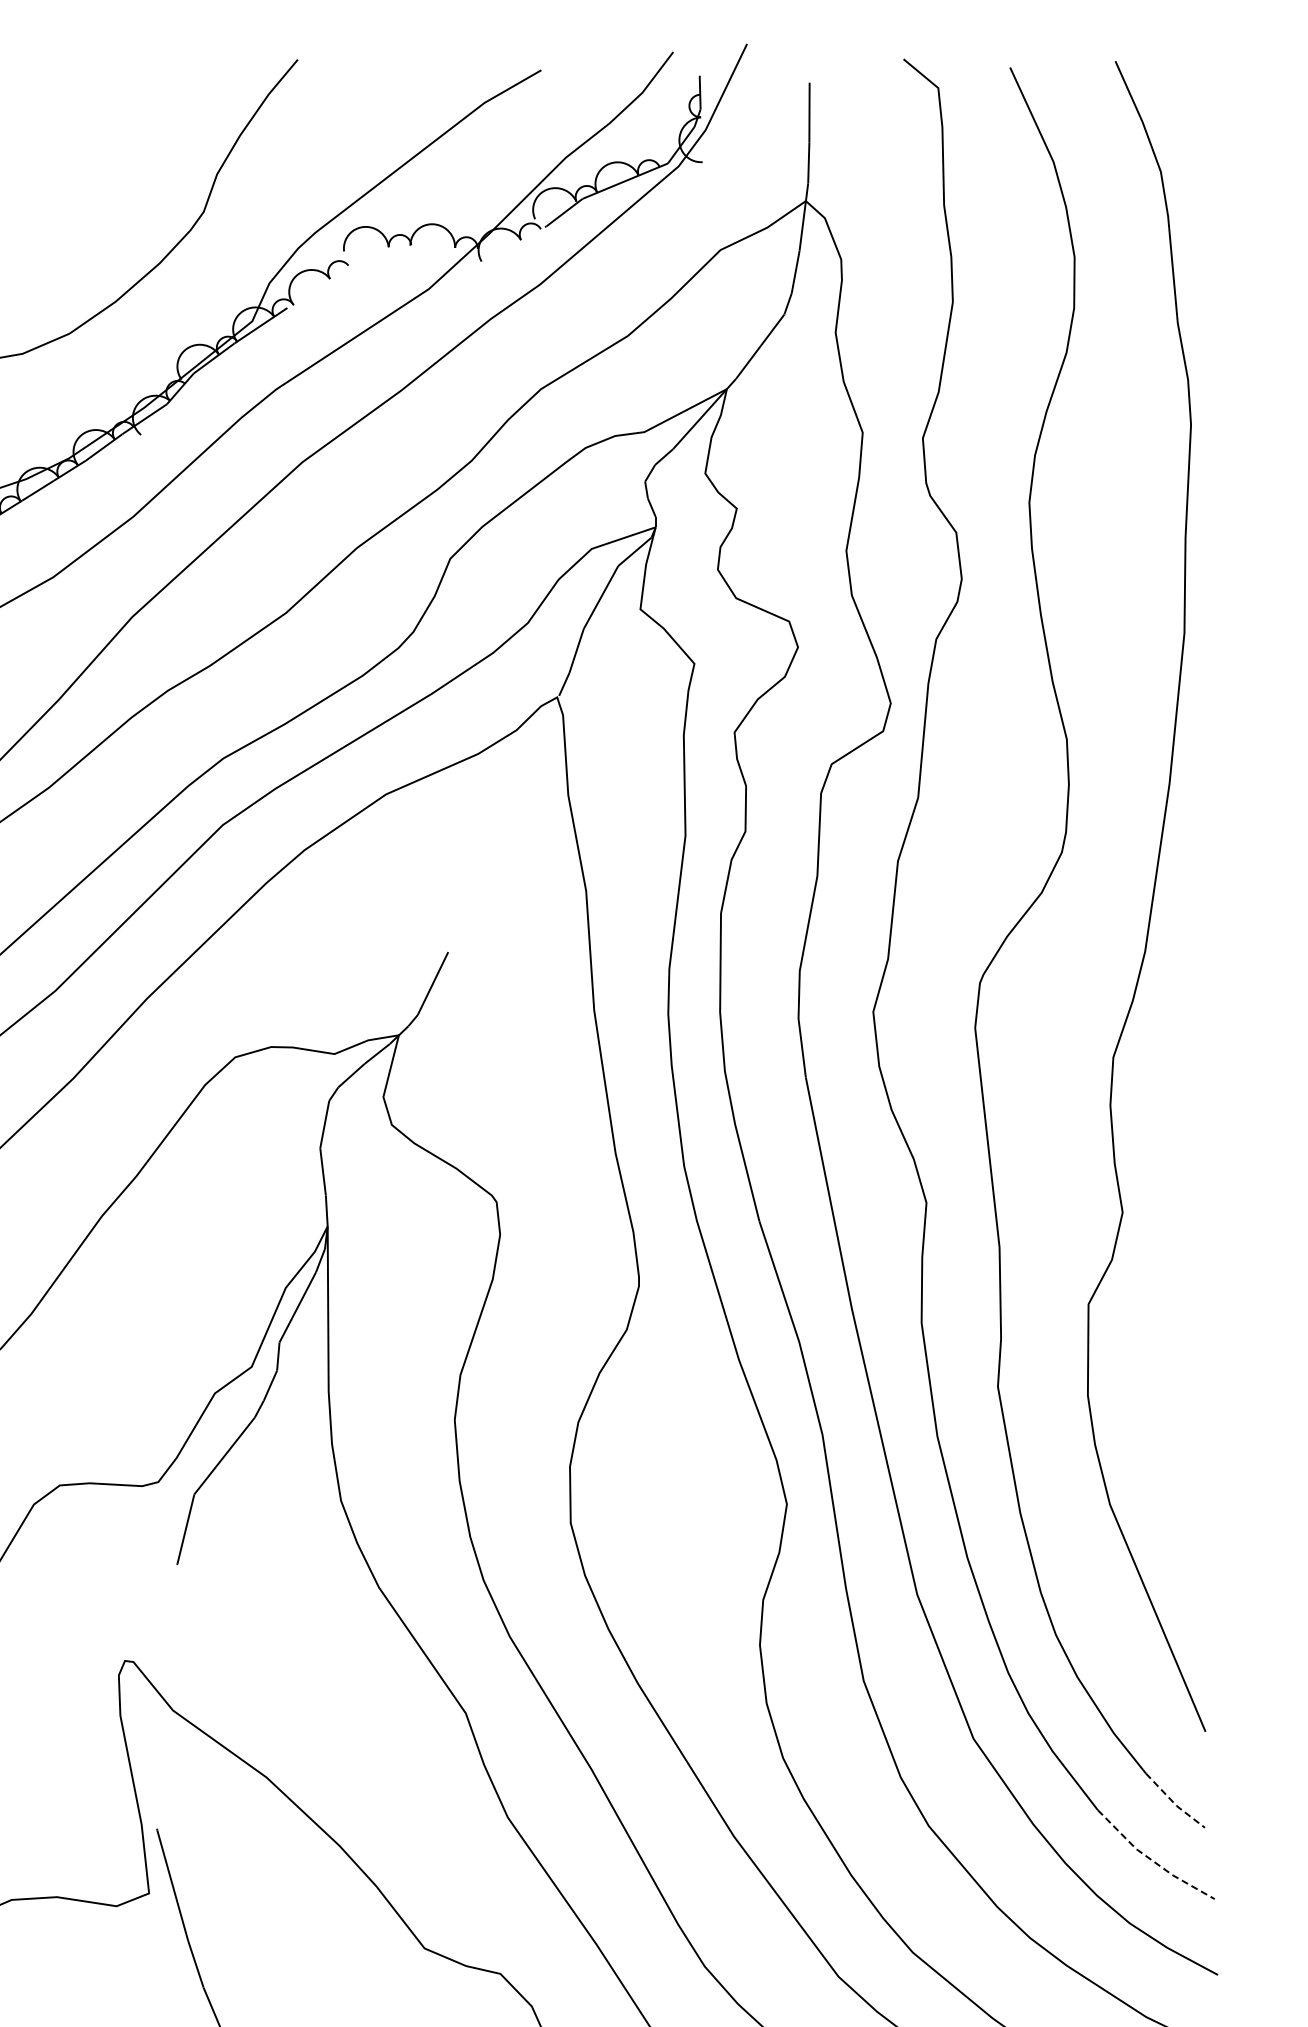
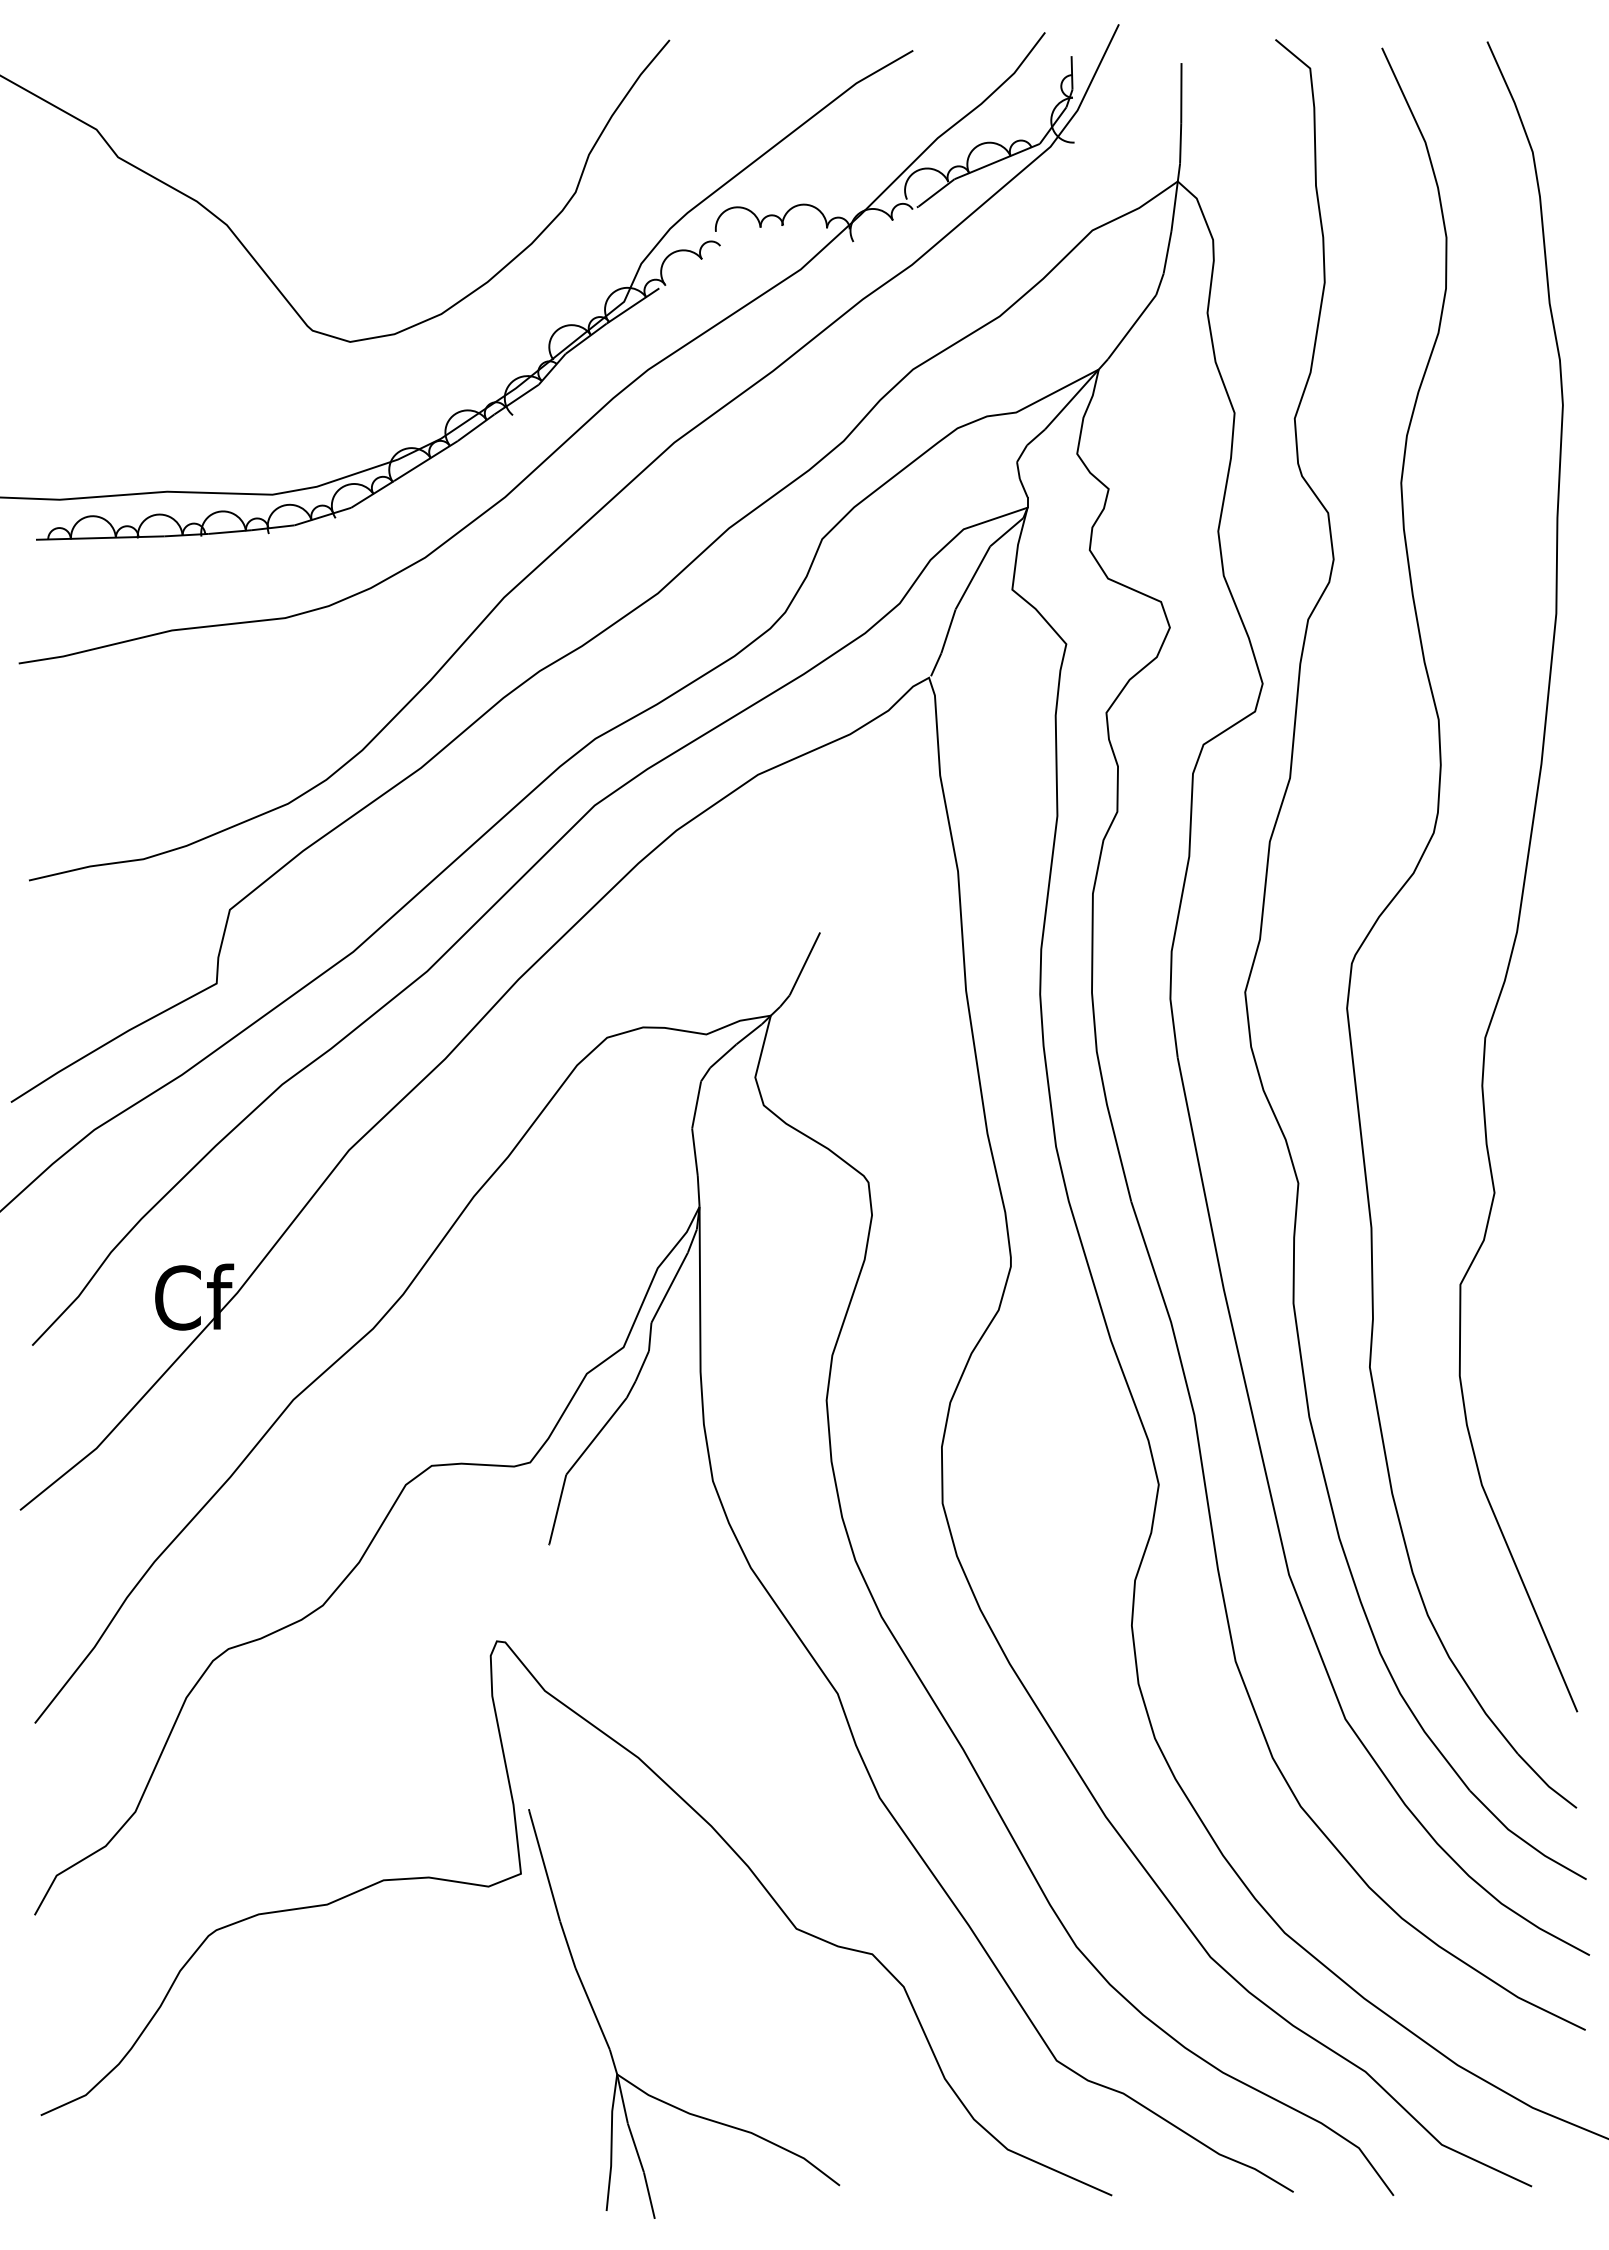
line: (1174, 1803) -> (1546, 1783), dashed -> solid
line: (1152, 1860) -> (1524, 1840), dashed -> solid

